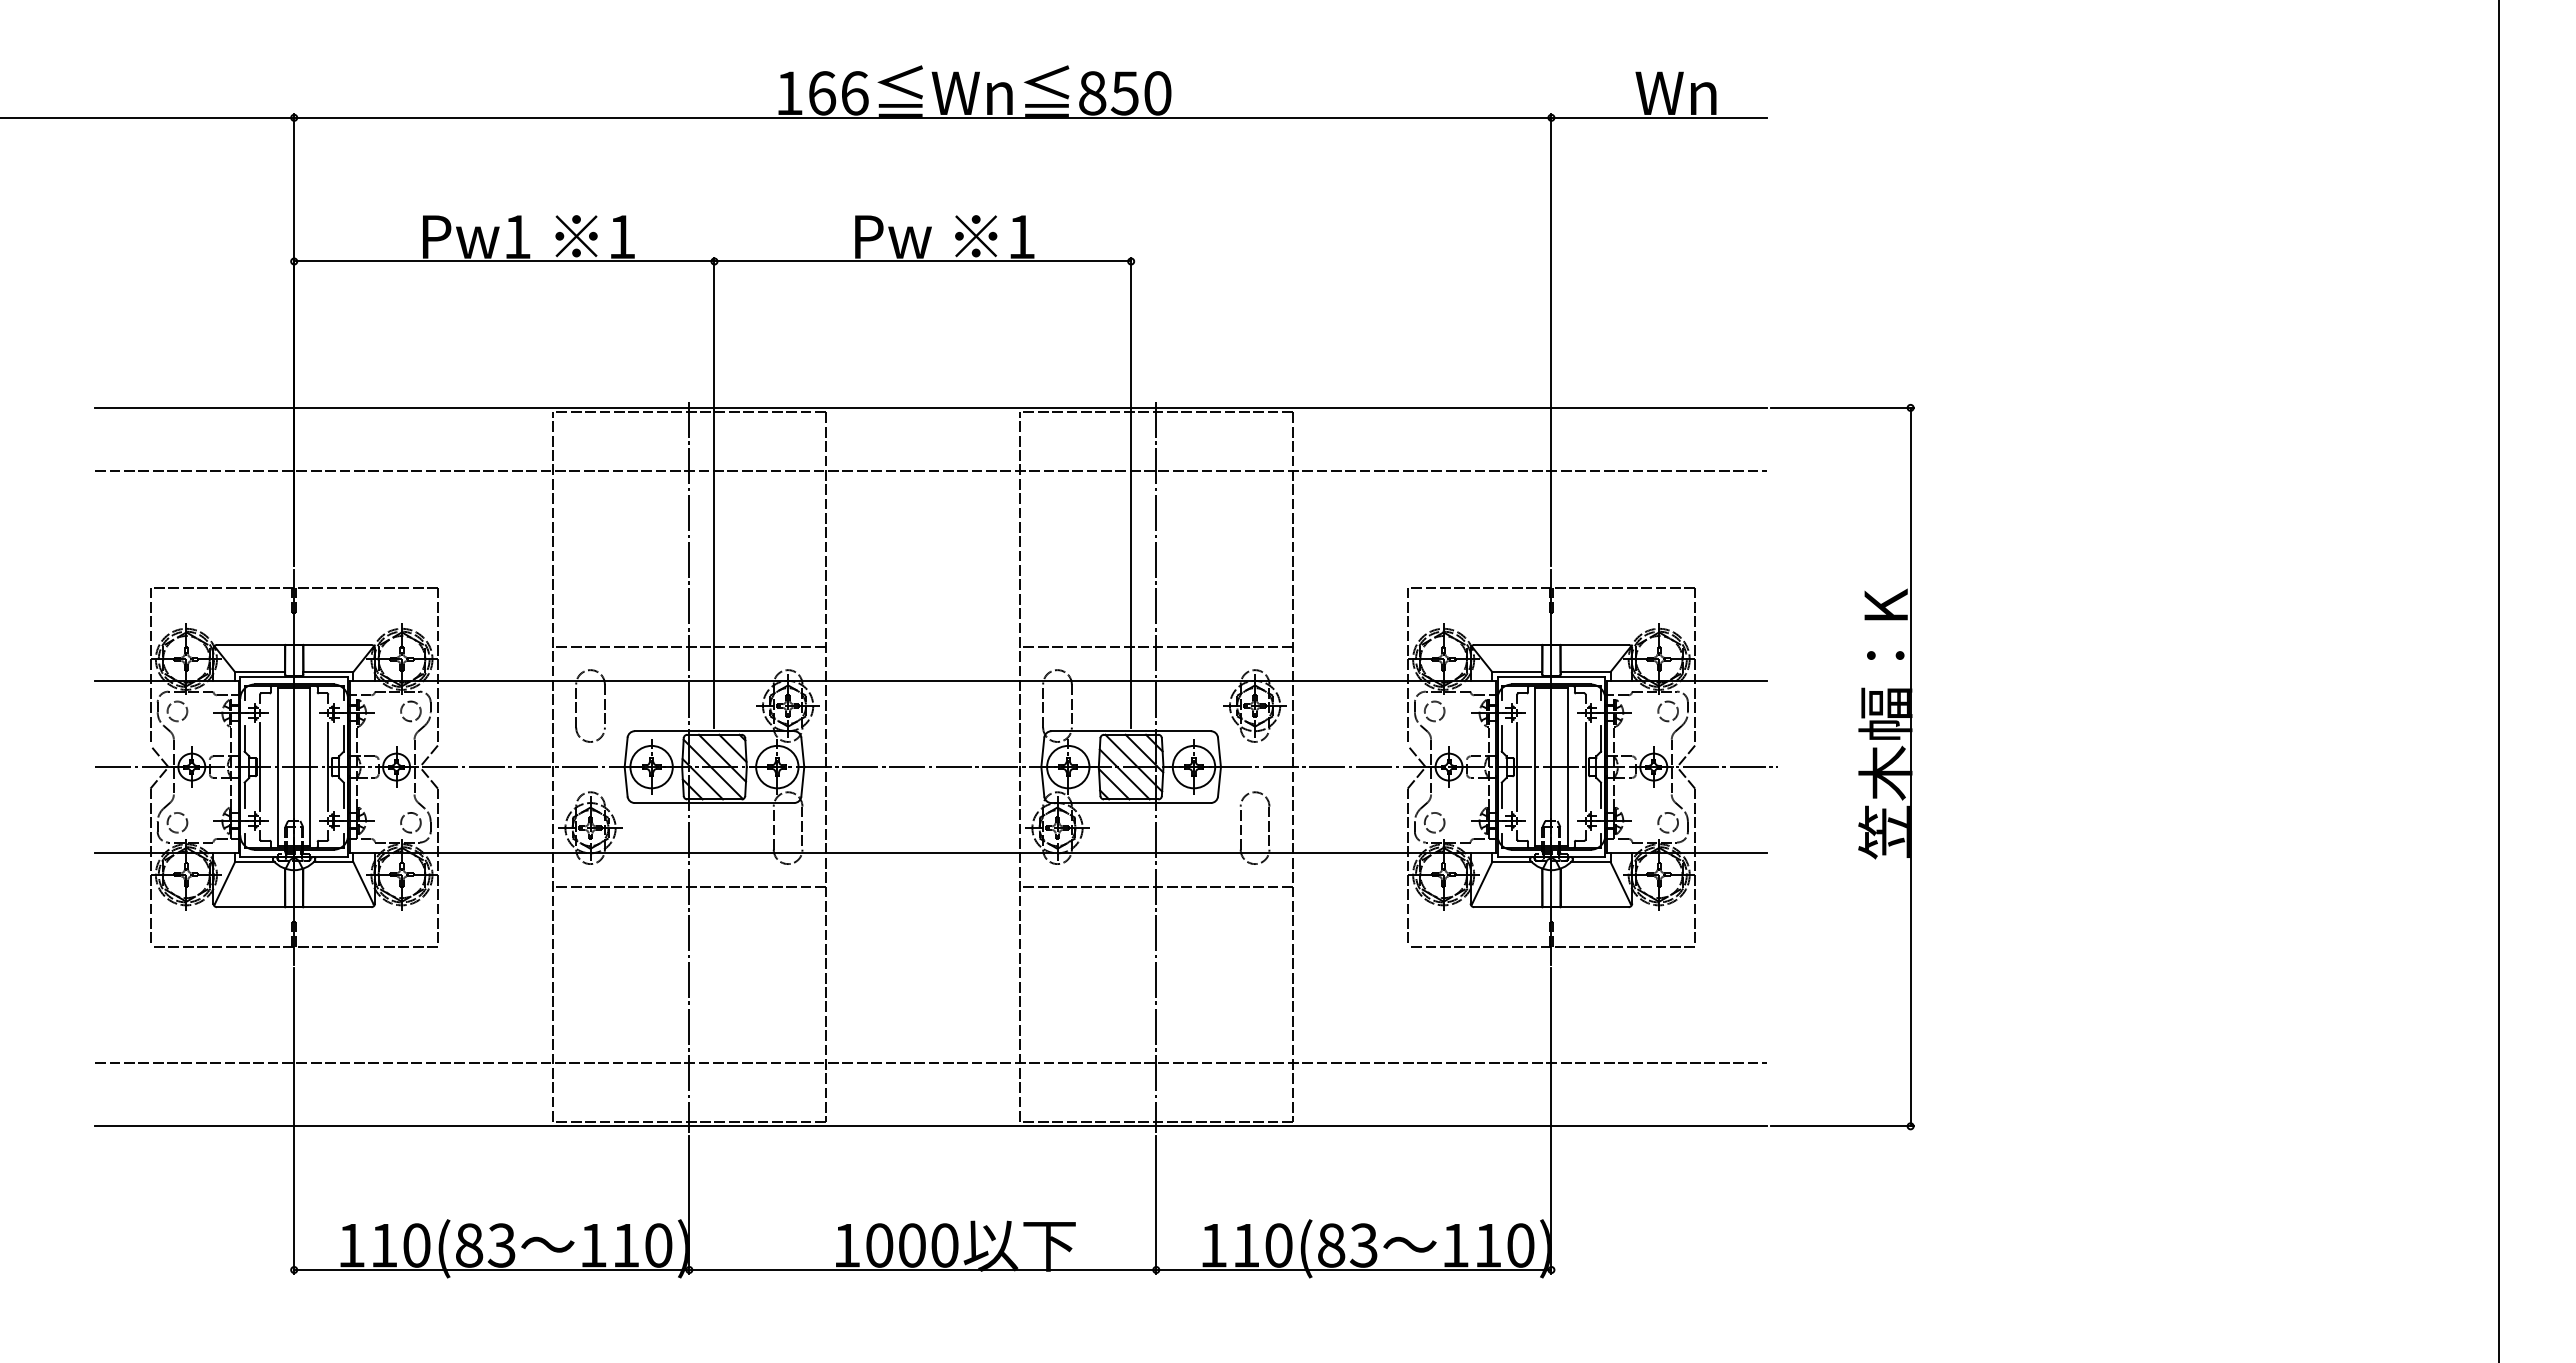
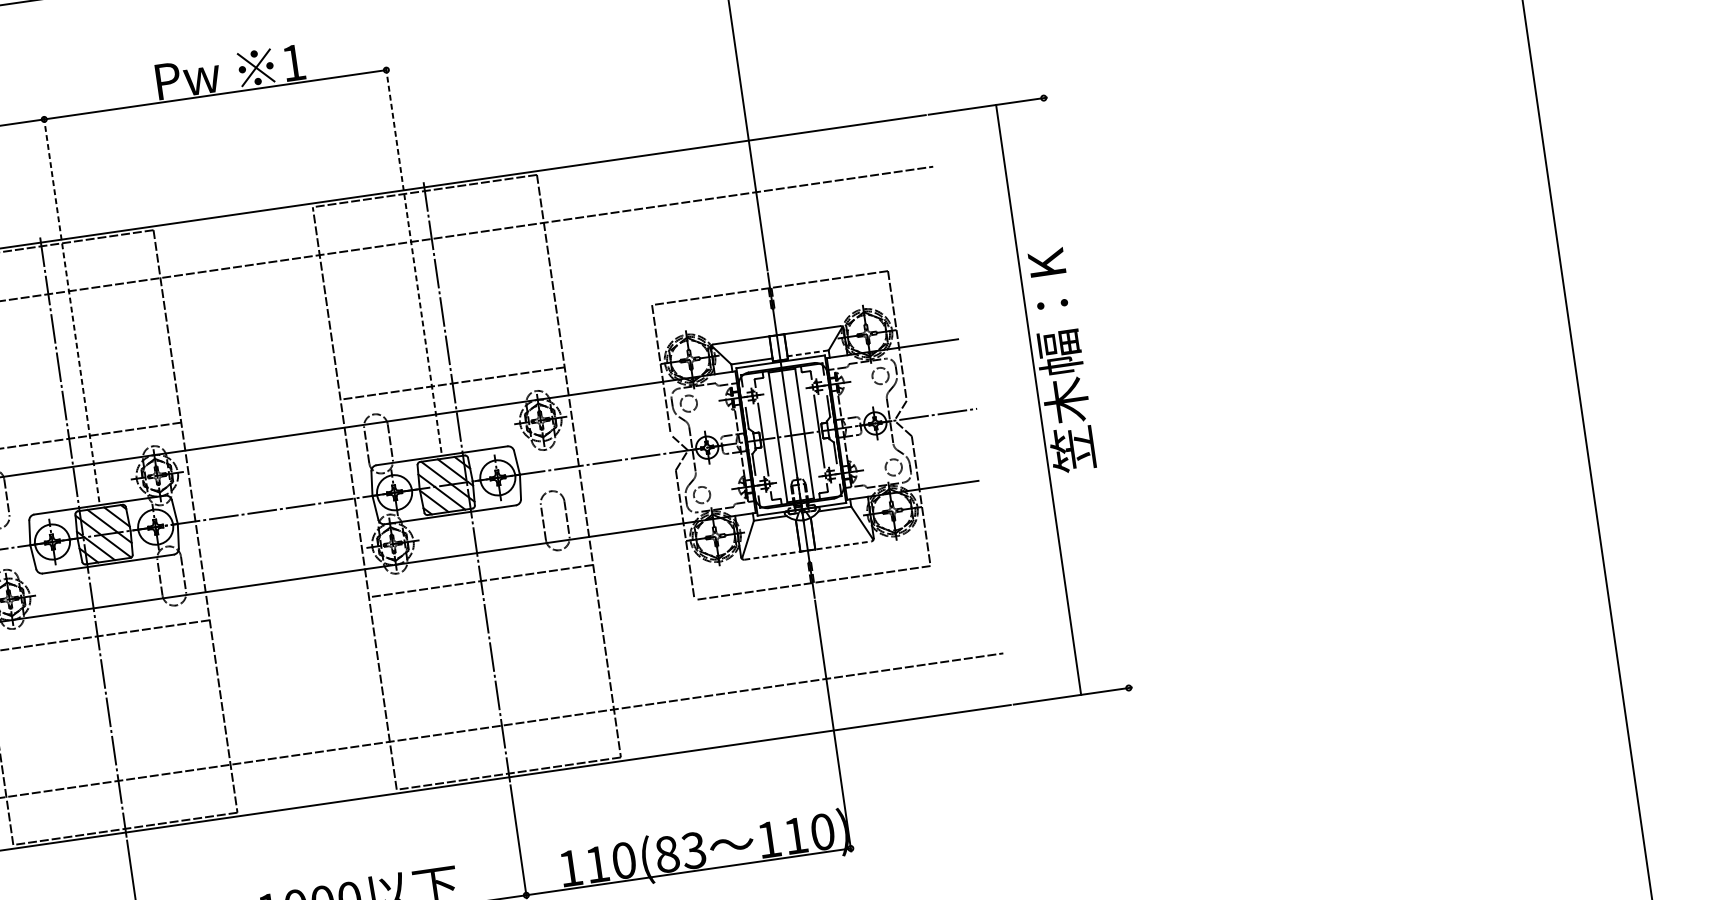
line: (714, 492) -> (71, 309), solid -> dashed
line: (1131, 492) -> (414, 259), solid -> dashed
line: (1585, 671) -> (807, 353), solid -> dashed
line: (1910, 766) -> (1038, 399), moved
line: (1551, 907) -> (807, 550), solid -> dashed

